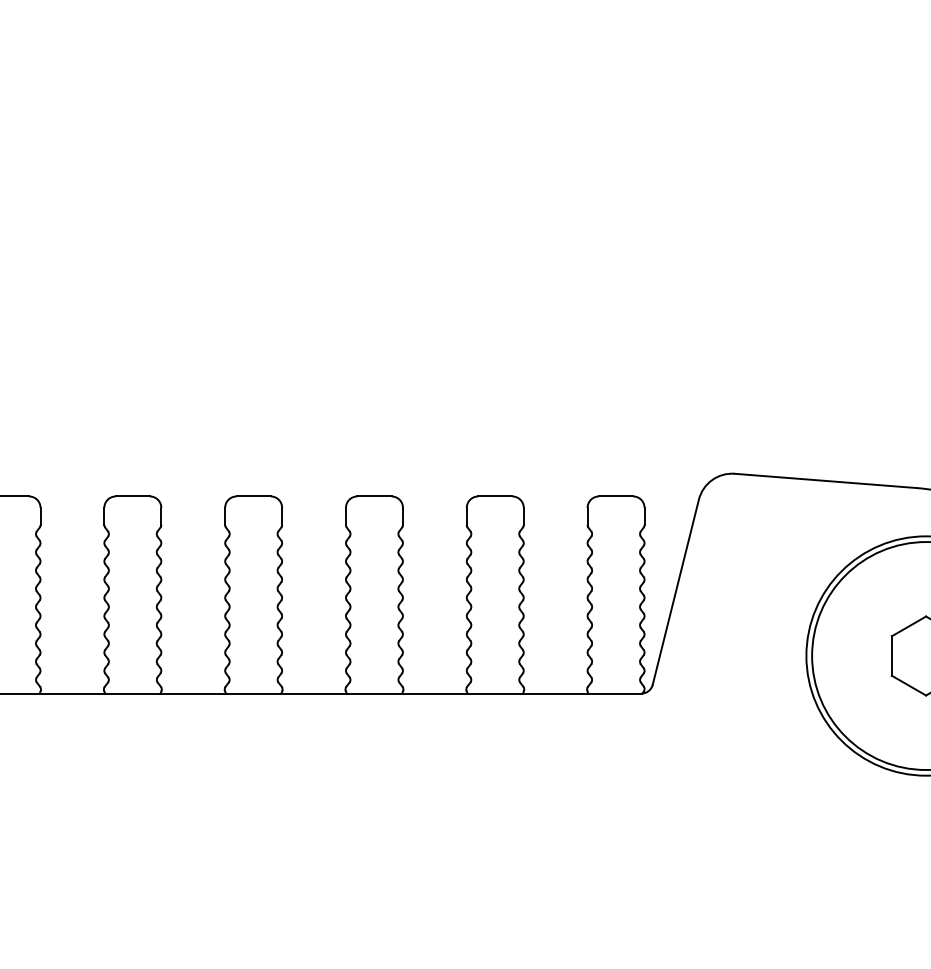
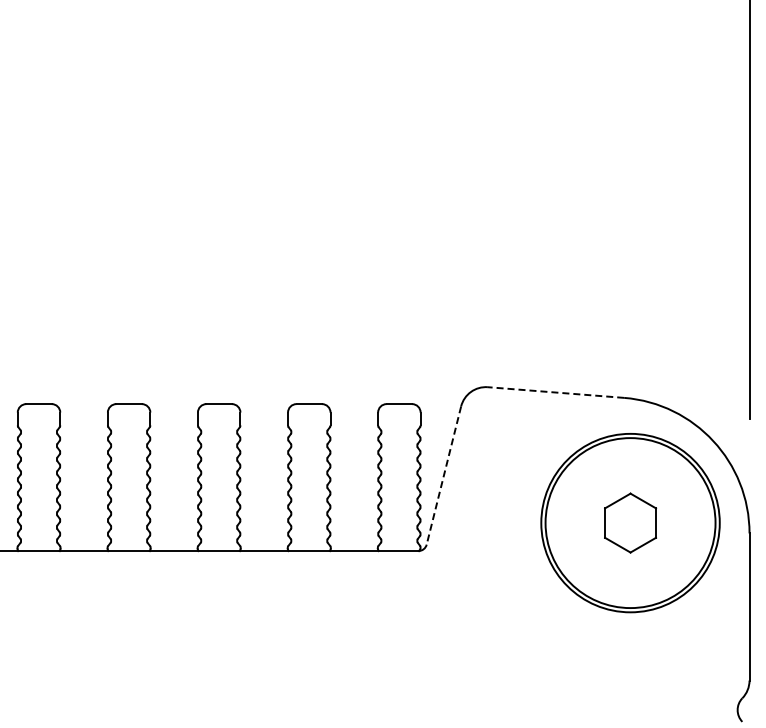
line: (825, 480) -> (555, 392), solid -> dashed
line: (675, 593) -> (443, 476), solid -> dashed

